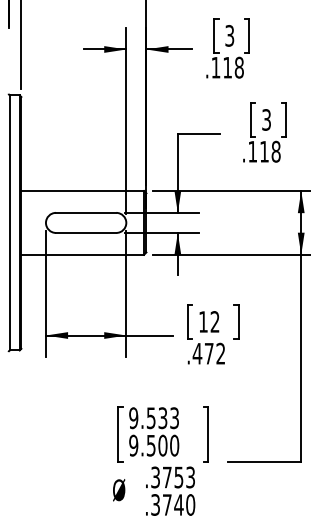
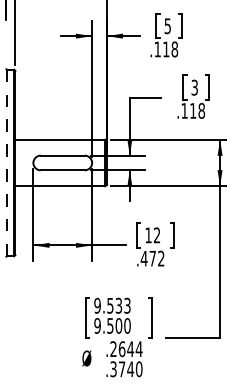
text: (229, 35) -> (167, 25), 3 -> 5
line: (10, 222) -> (7, 162), solid -> dashed
text: (173, 477) -> (126, 349), .3753 -> .2644

